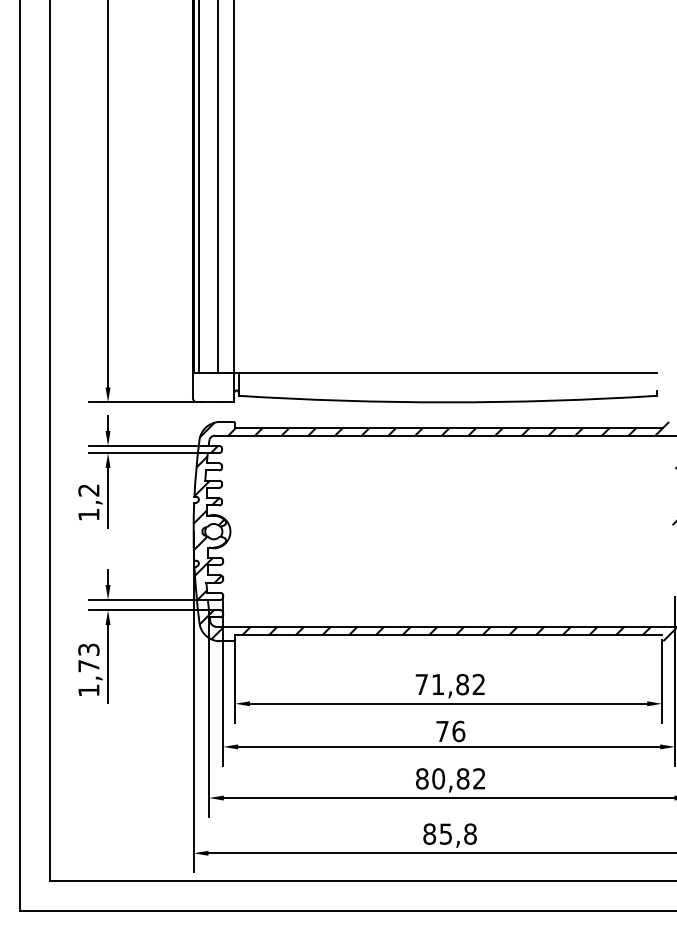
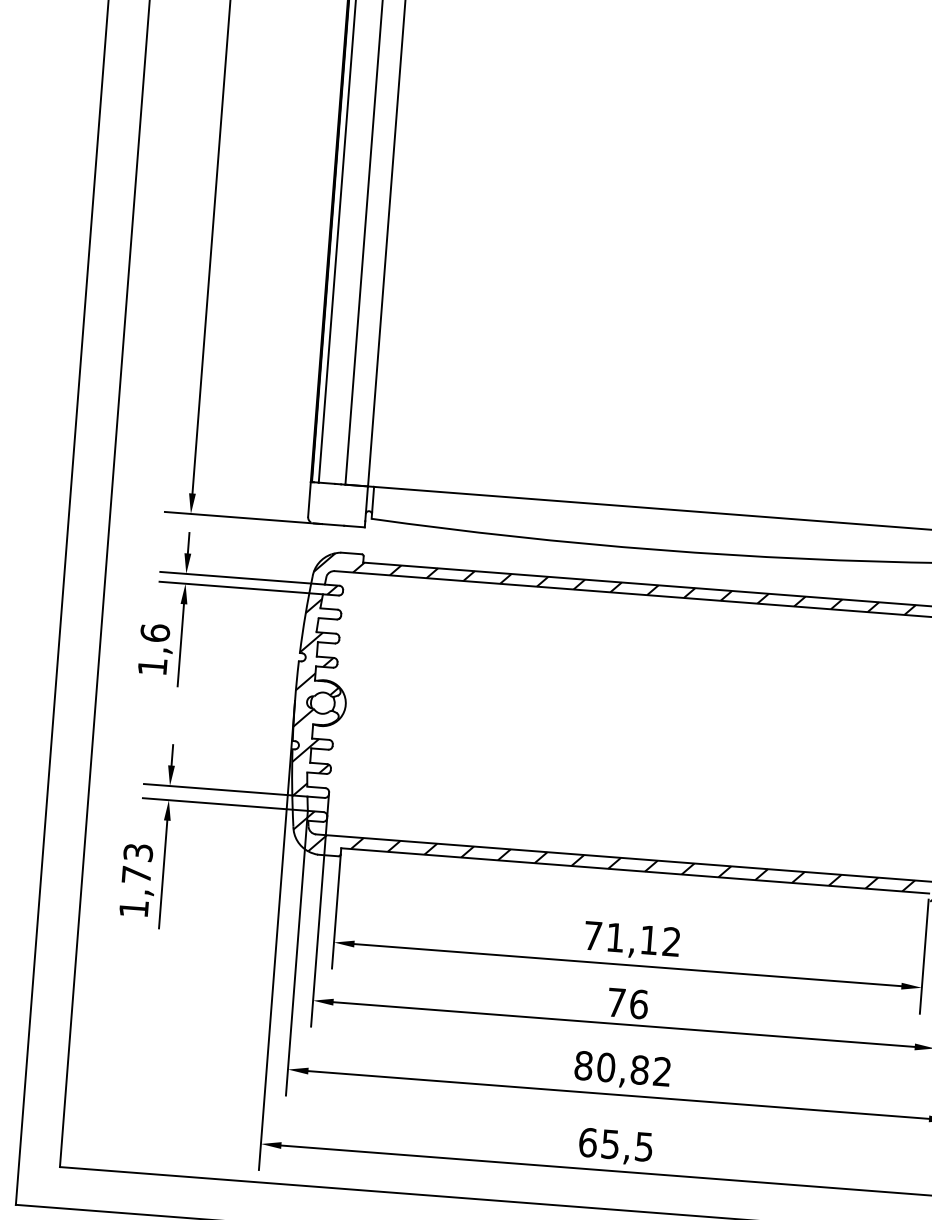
text: (88, 489) -> (154, 631), 1,2 -> 1,6
text: (462, 684) -> (649, 940), 71,82 -> 71,12
text: (449, 833) -> (615, 1143), 85,8 -> 65,5

